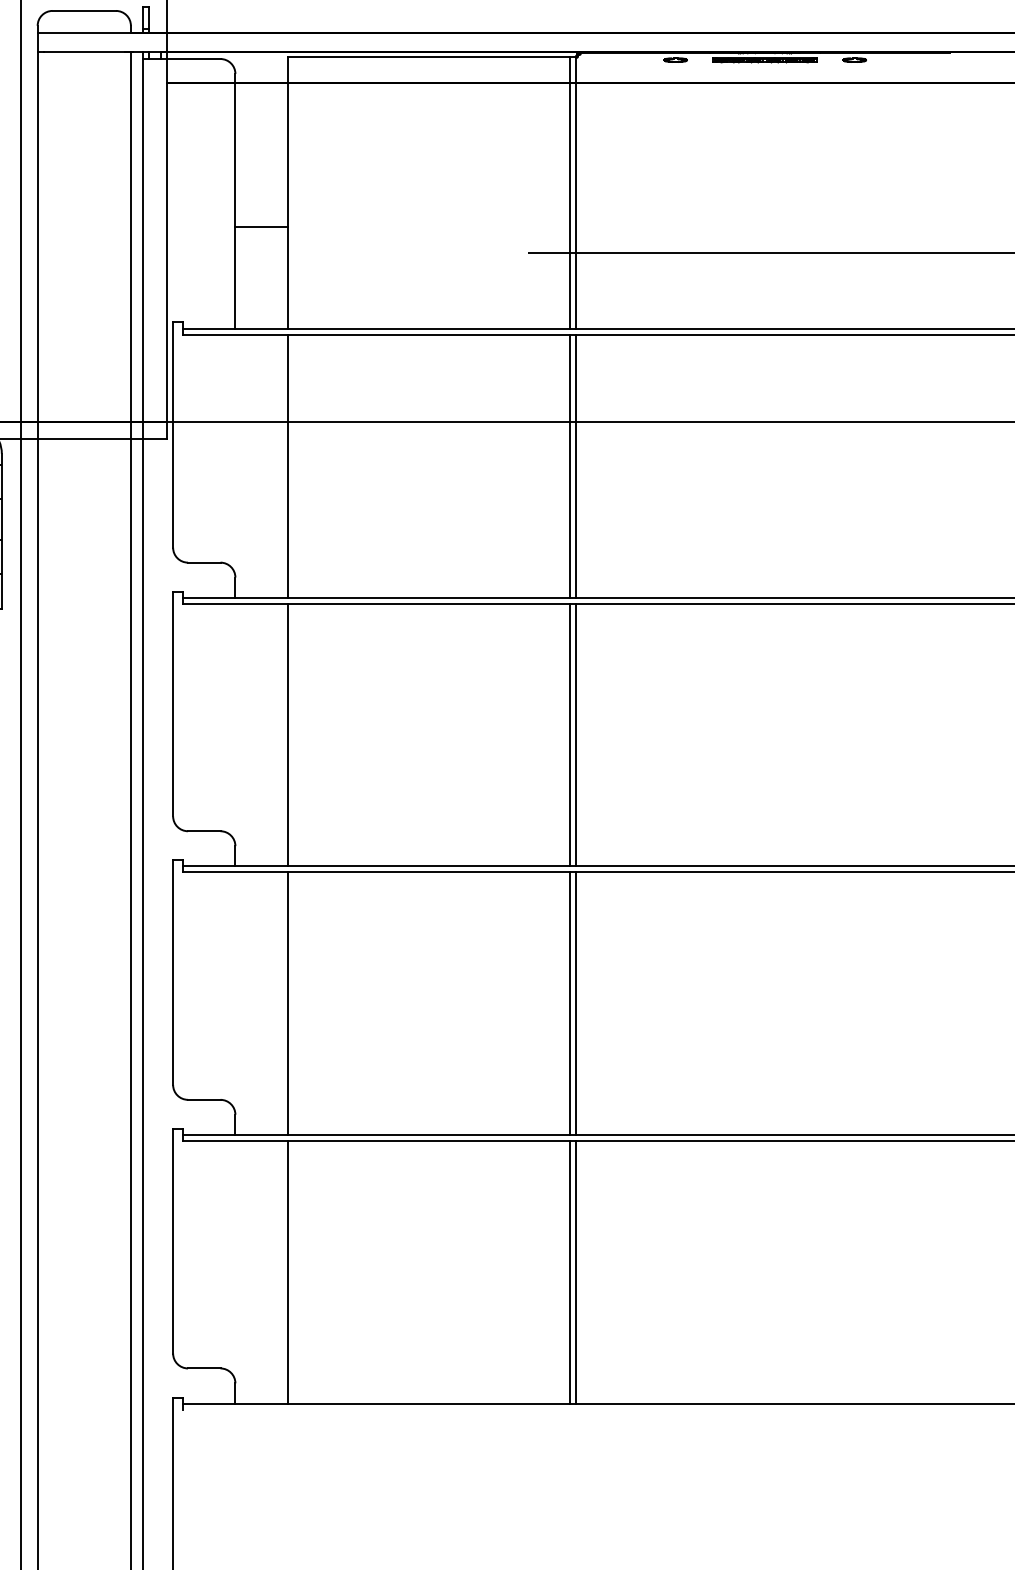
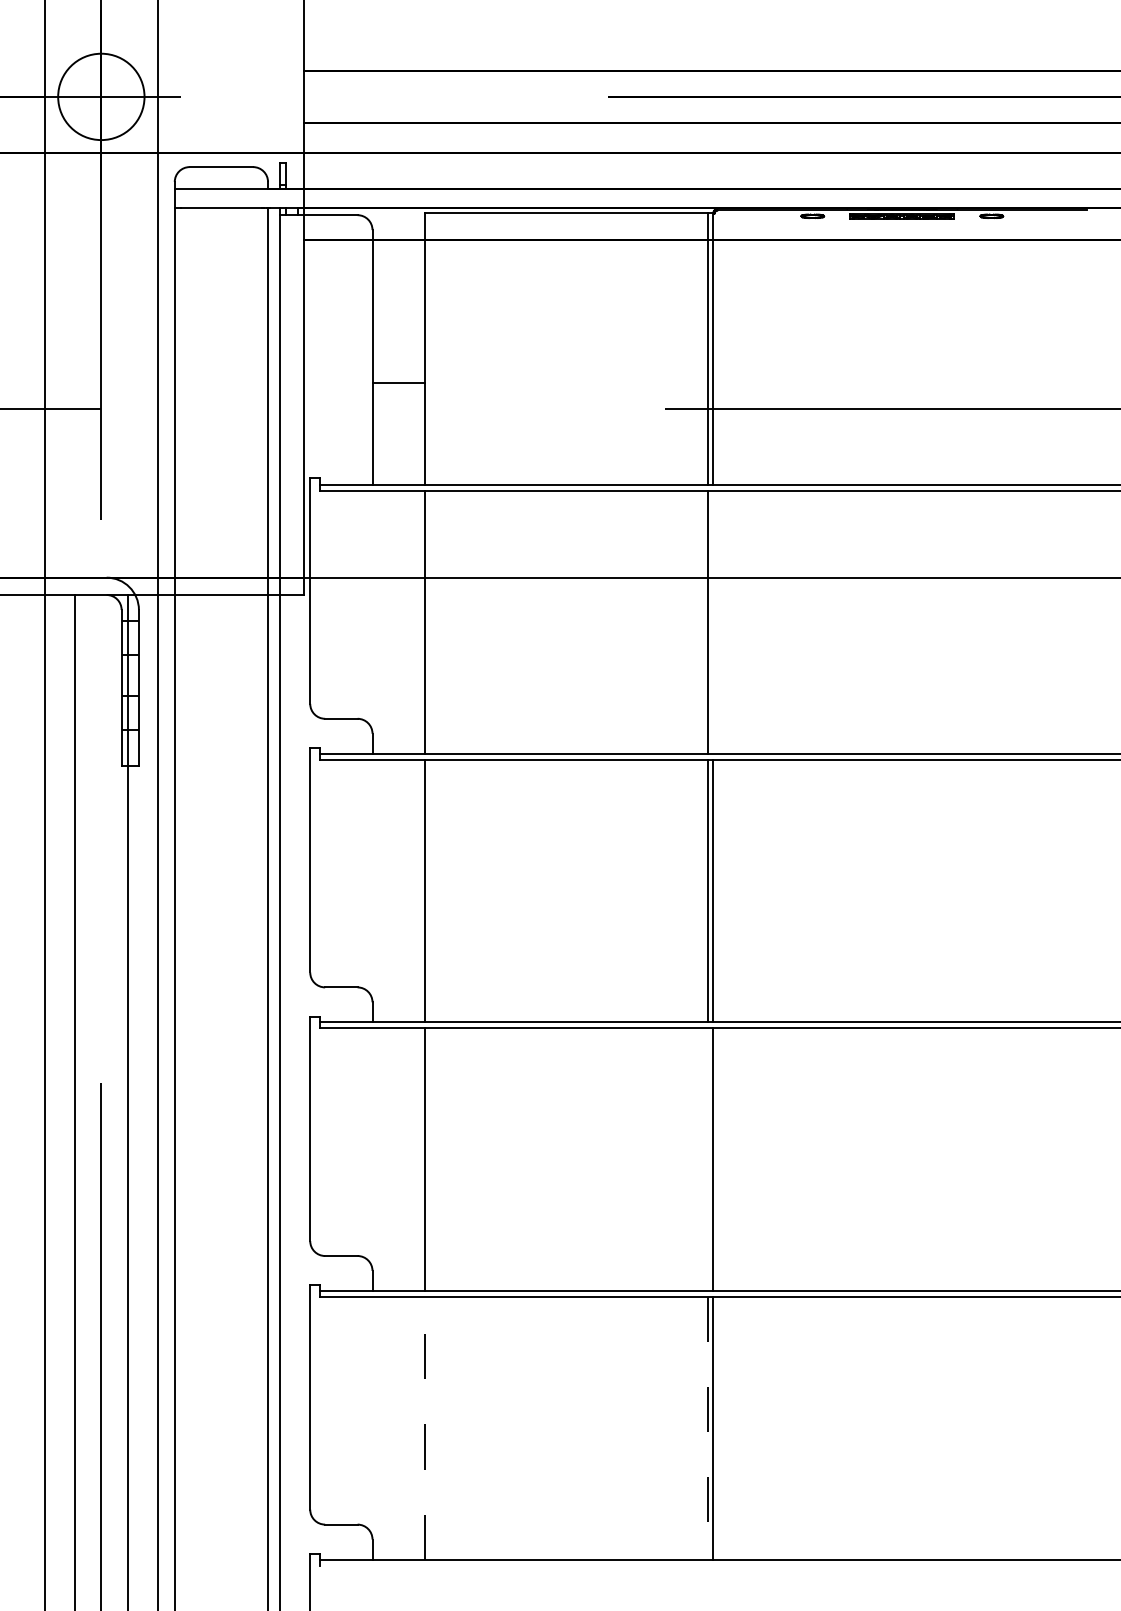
line: (576, 466) -> (713, 622), removed
line: (570, 1003) -> (707, 1159), removed
line: (287, 1271) -> (424, 1427), solid -> dashed
line: (570, 1272) -> (707, 1428), solid -> dashed

